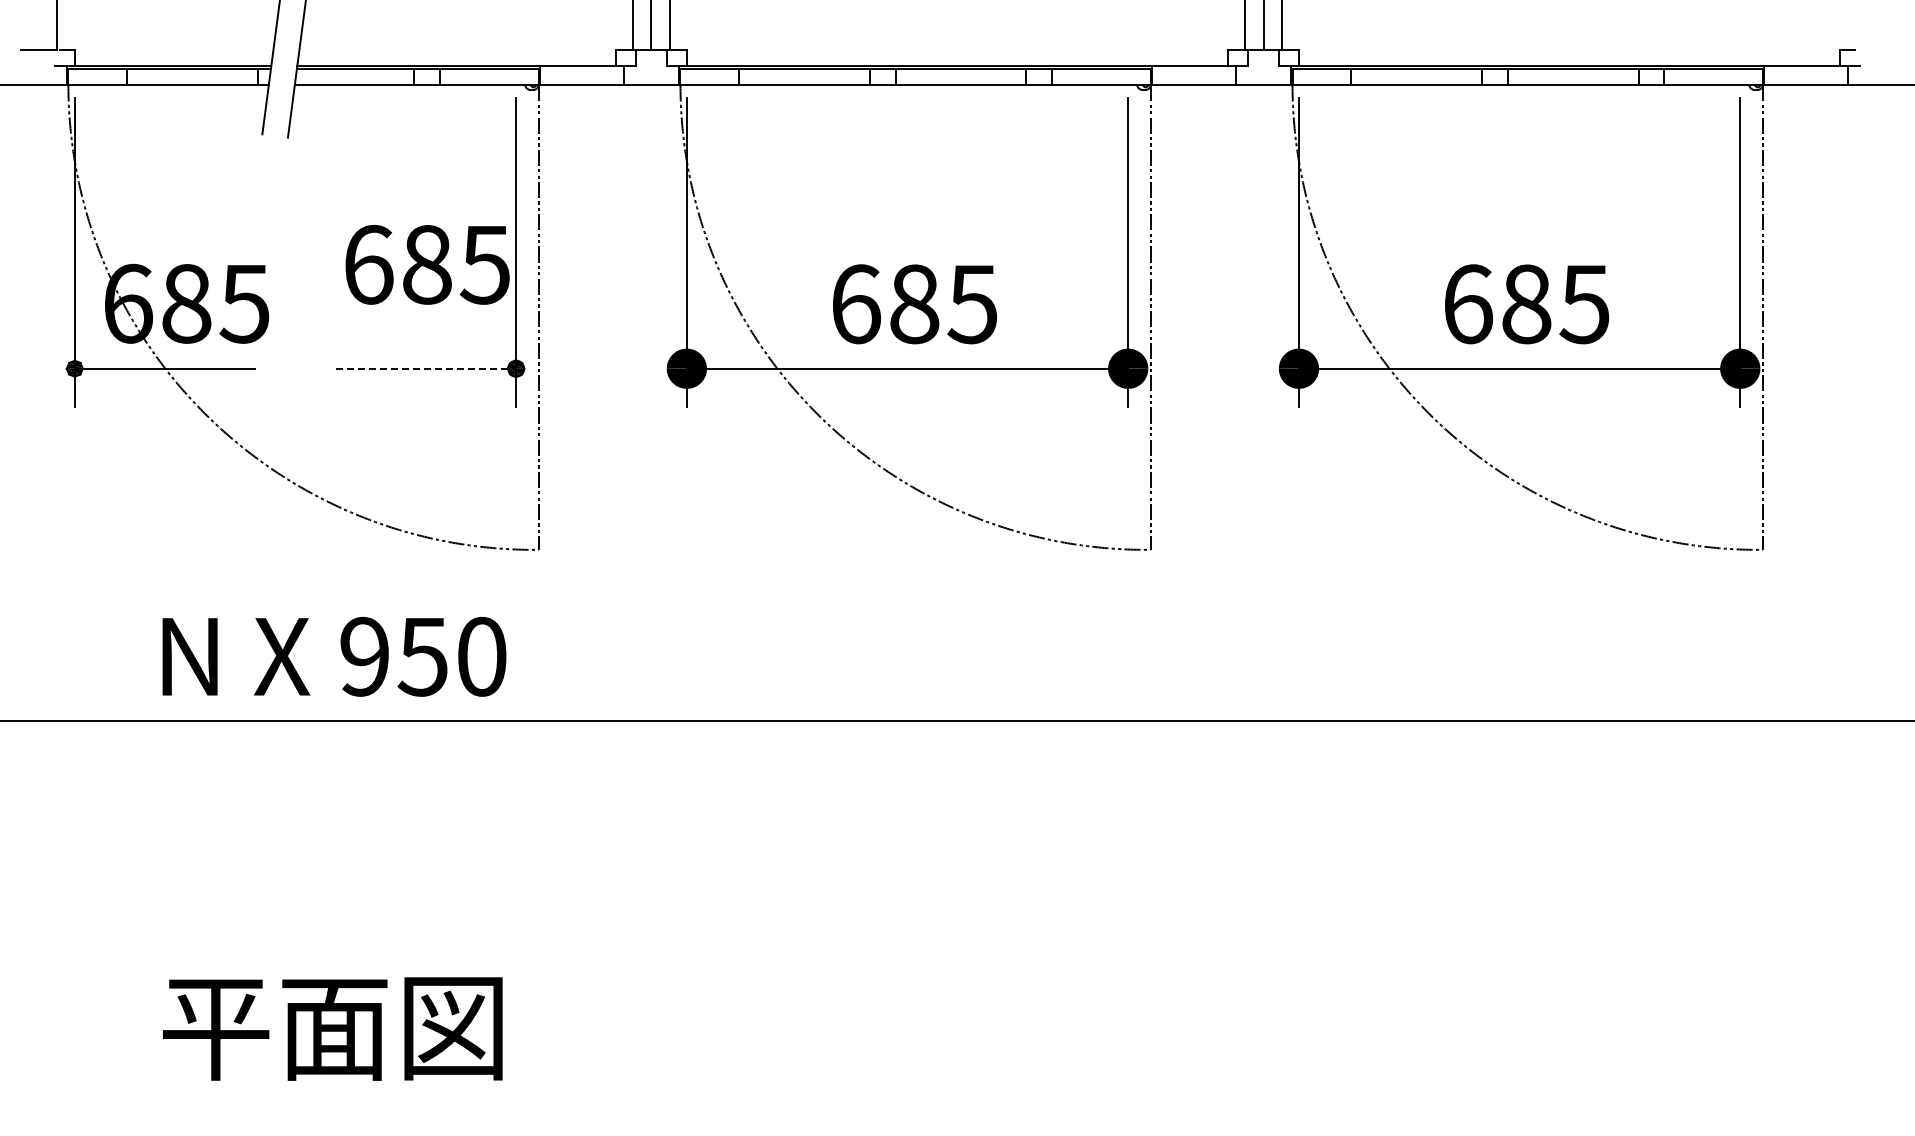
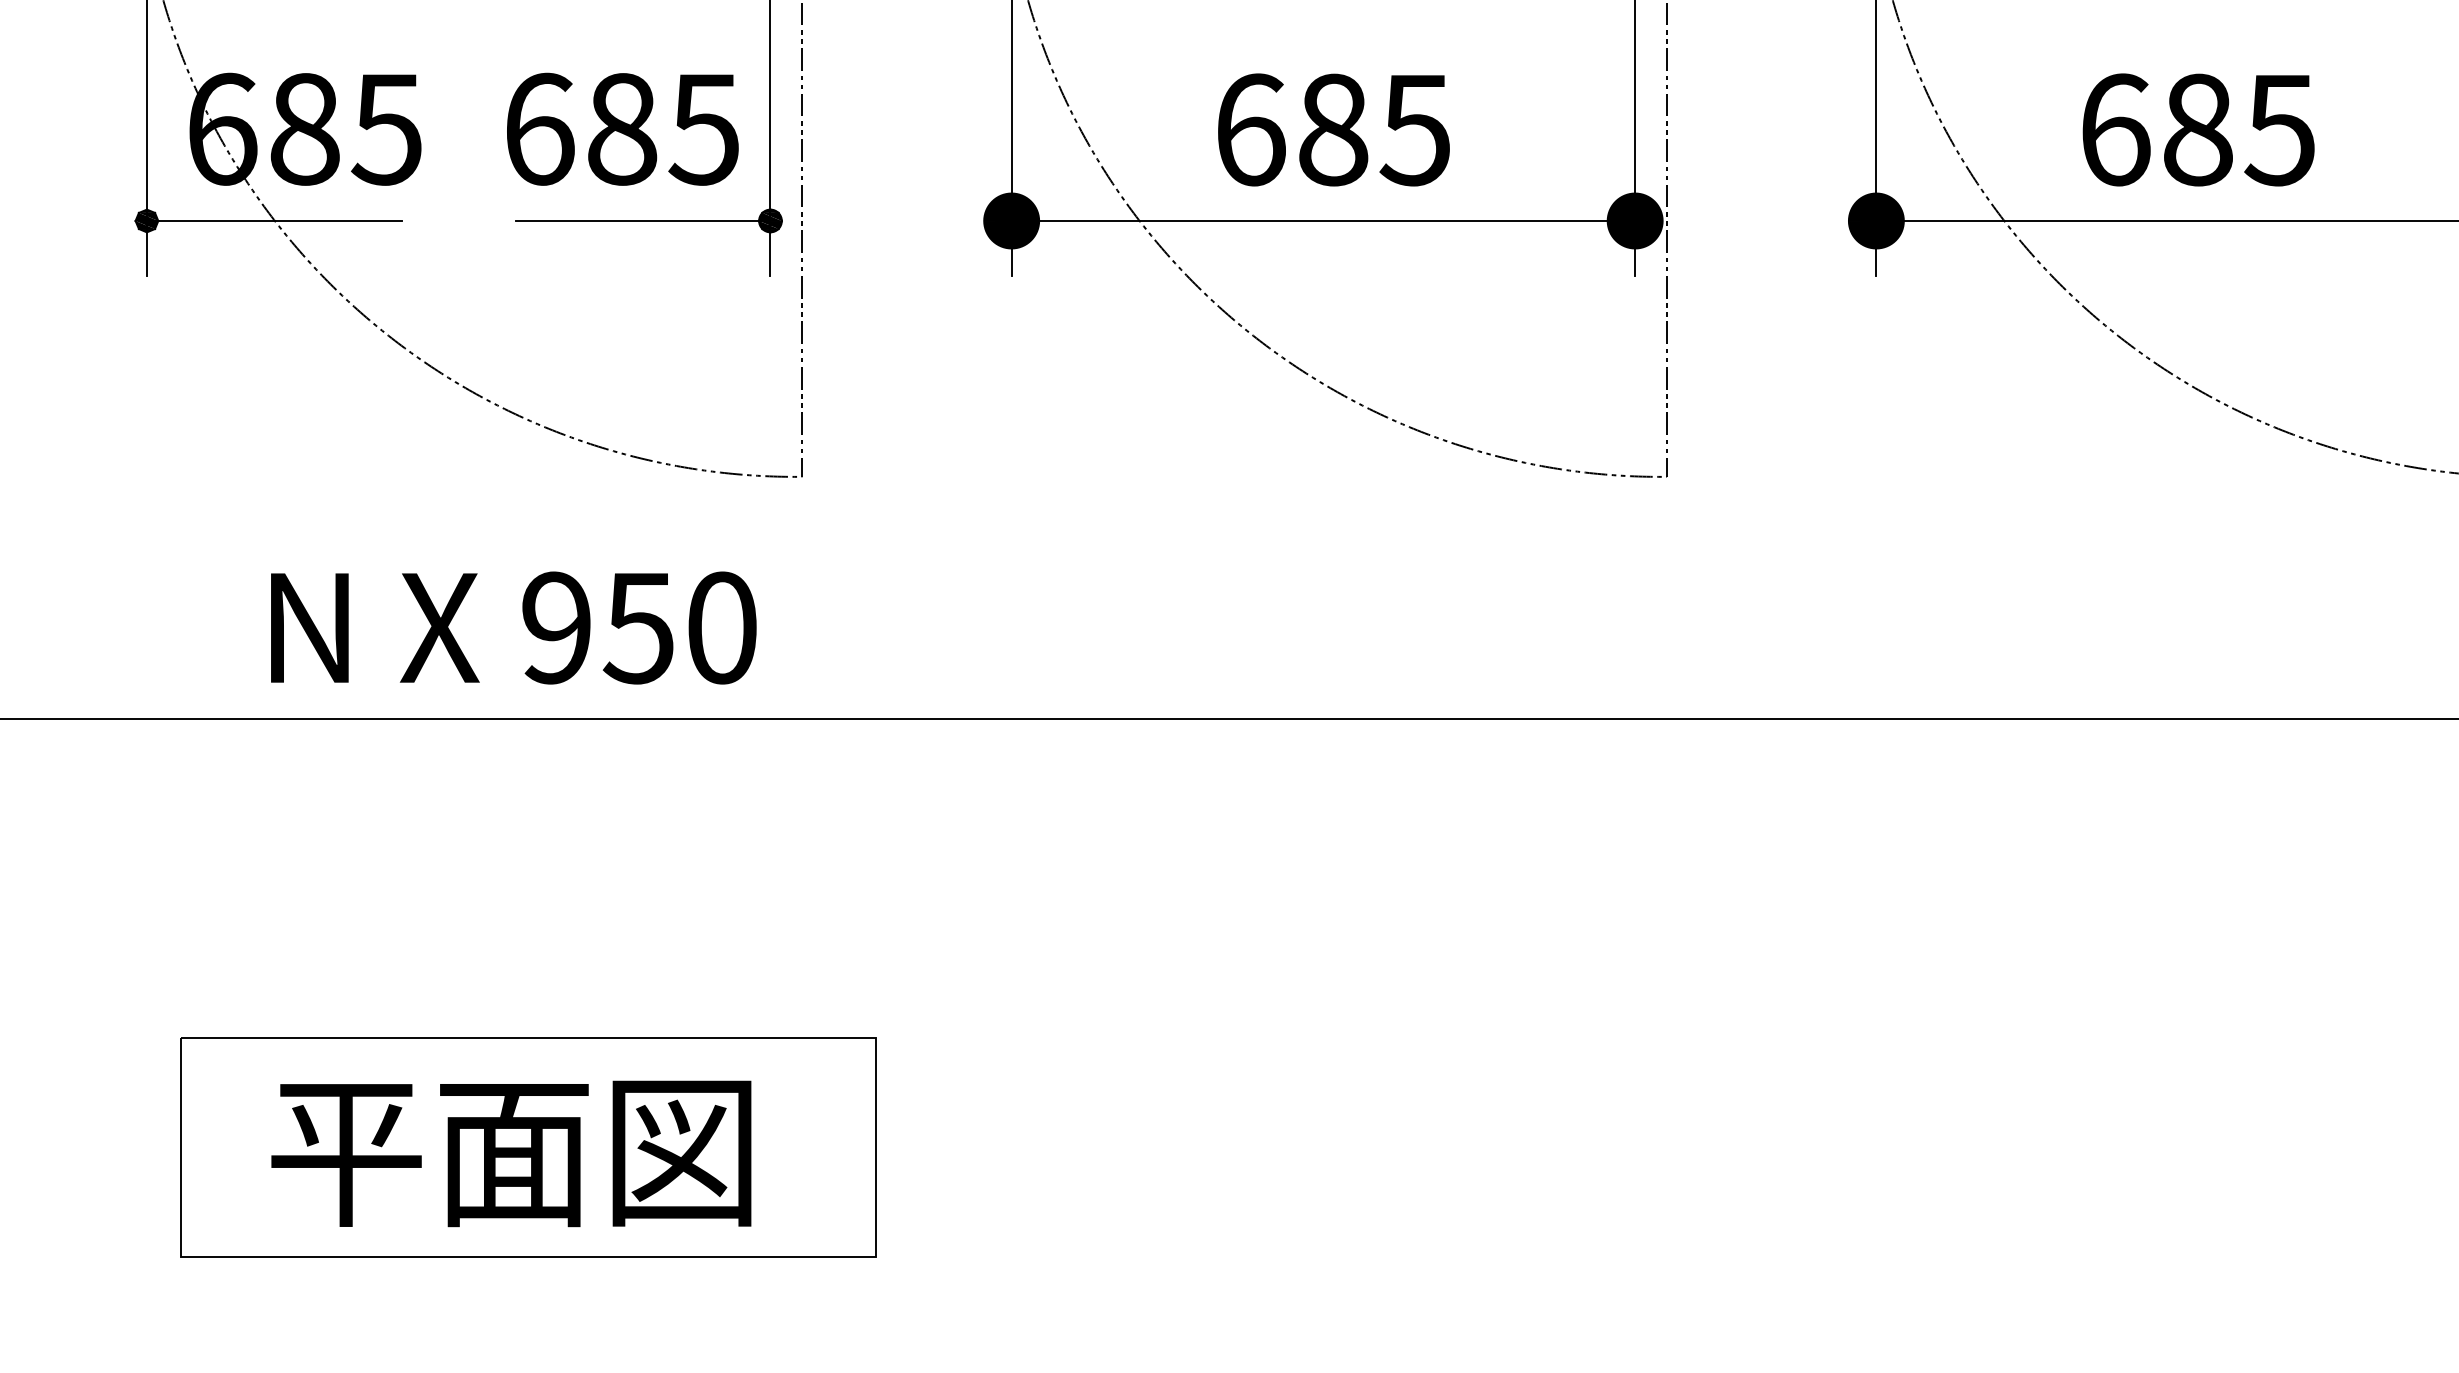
text: (427, 264) -> (622, 128), moved
line: (426, 368) -> (643, 220), dashed -> solid
part: (344, 1024) -> (527, 1147), added

